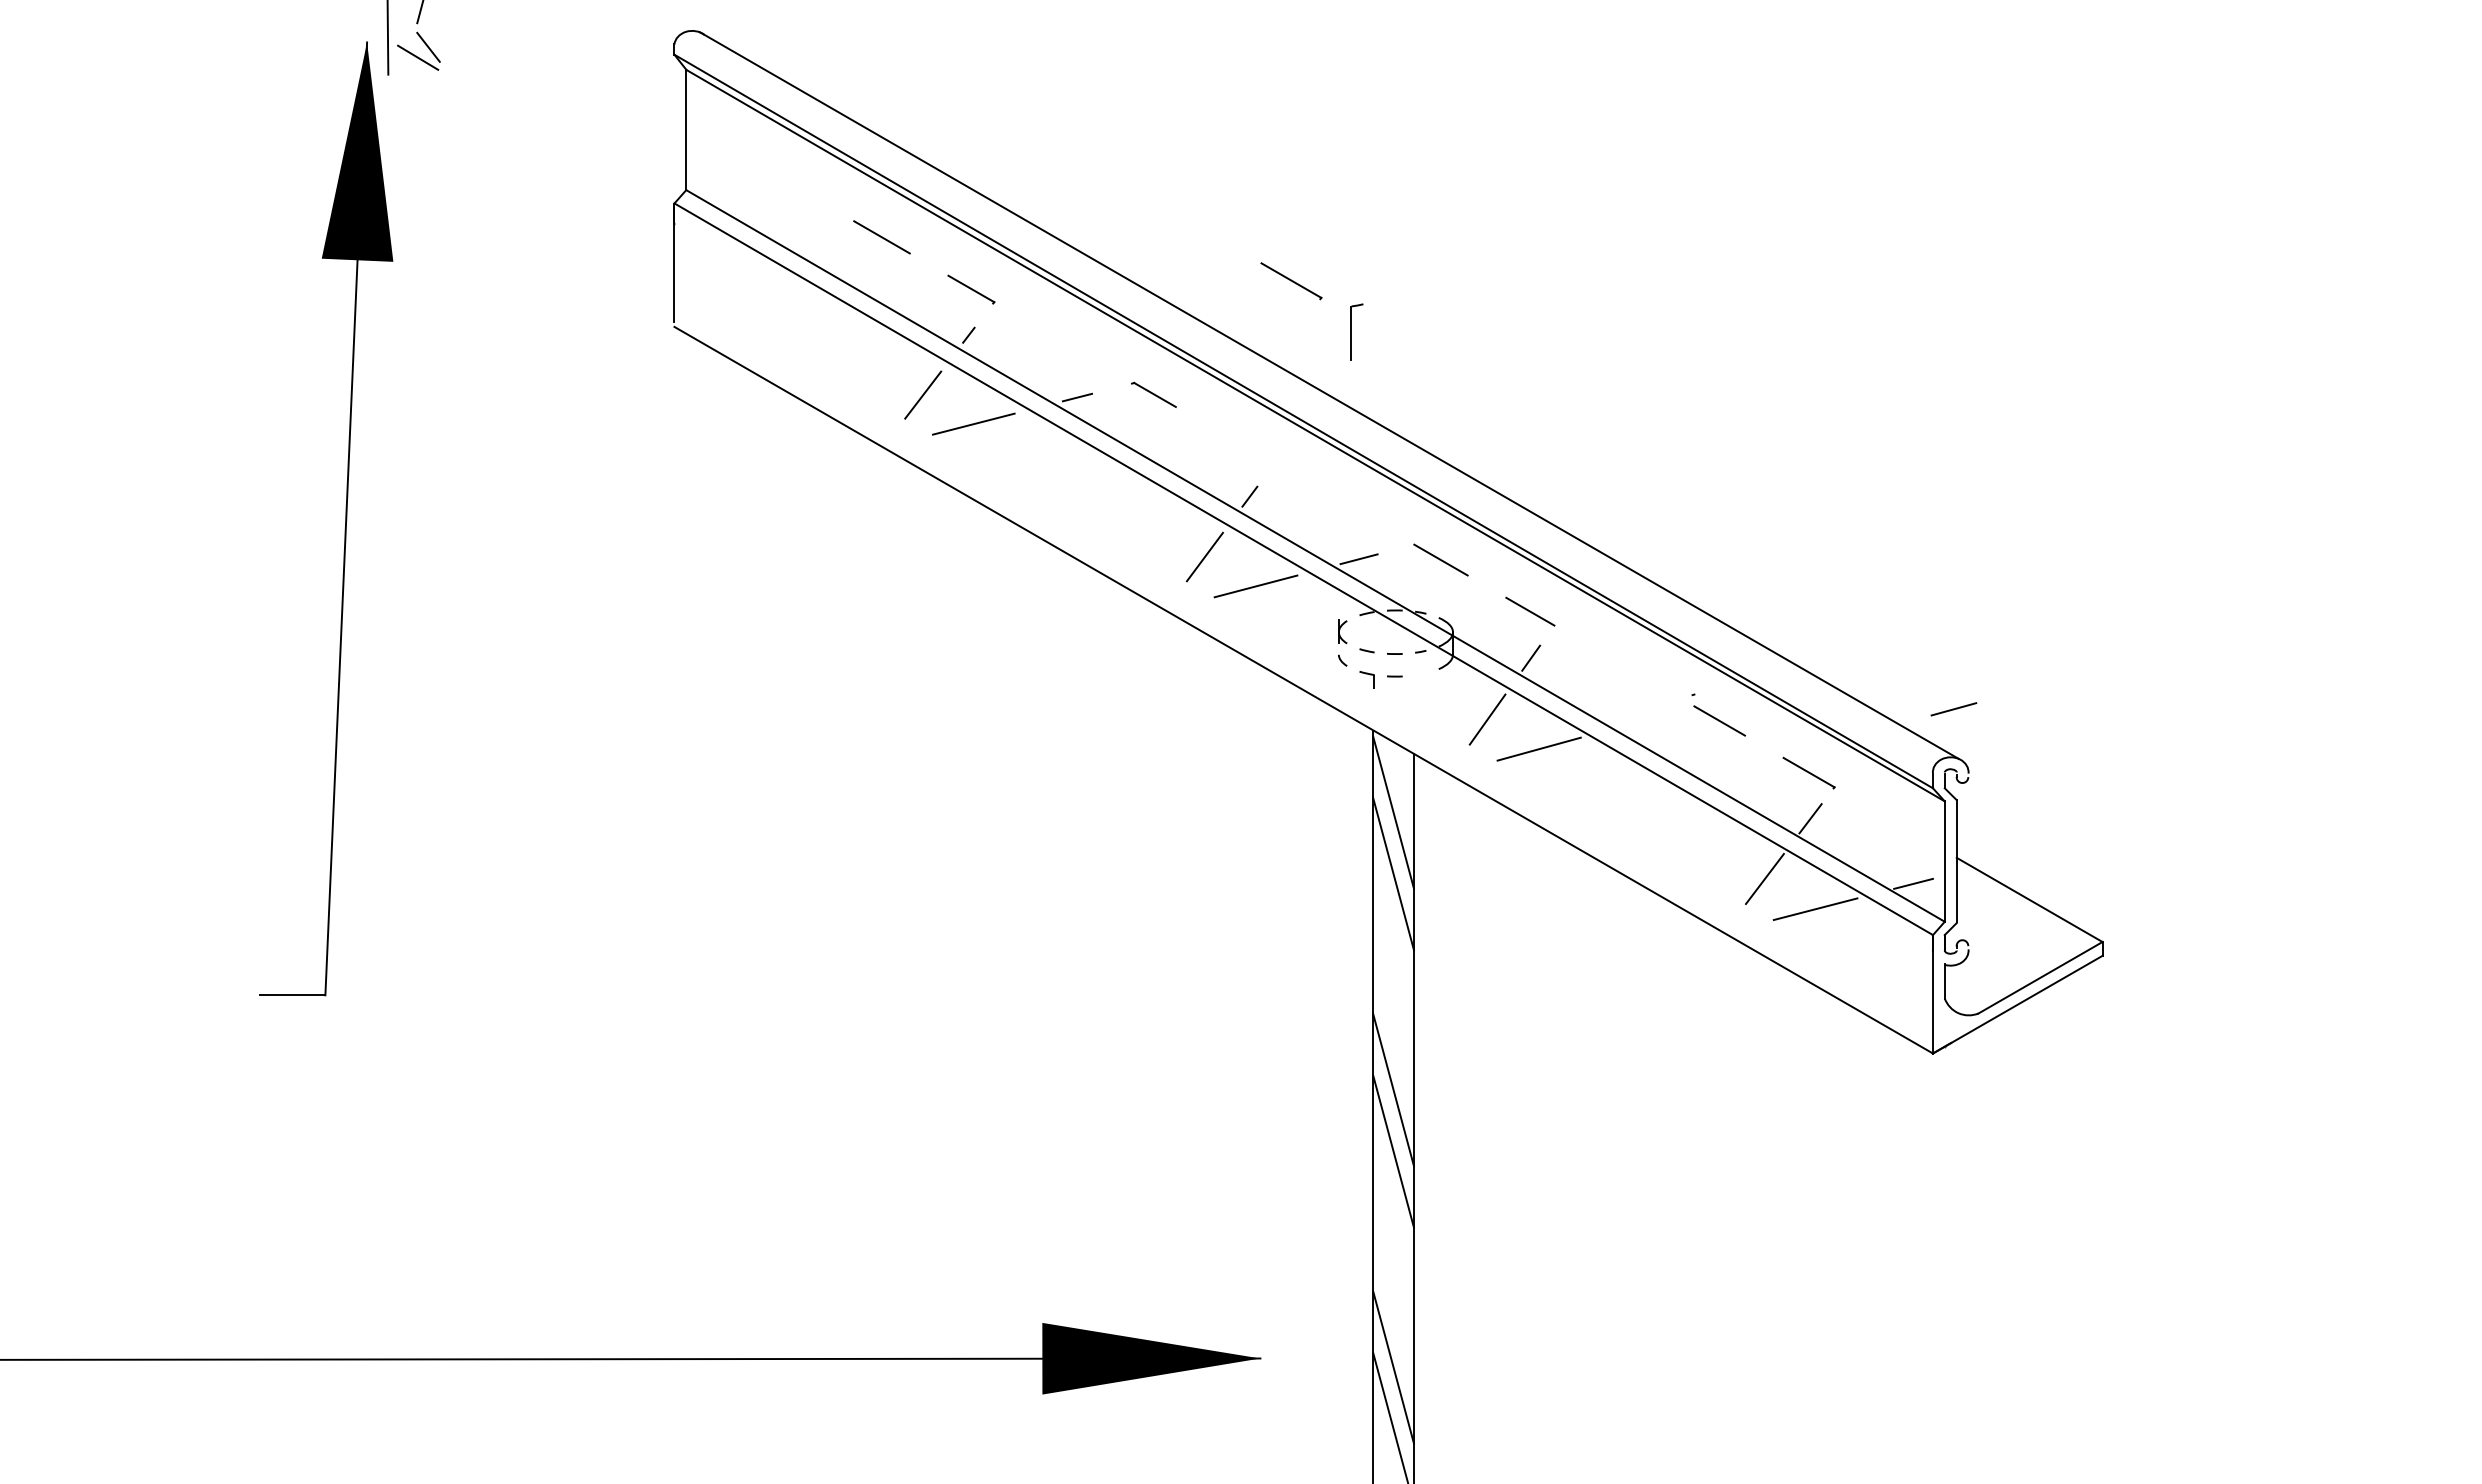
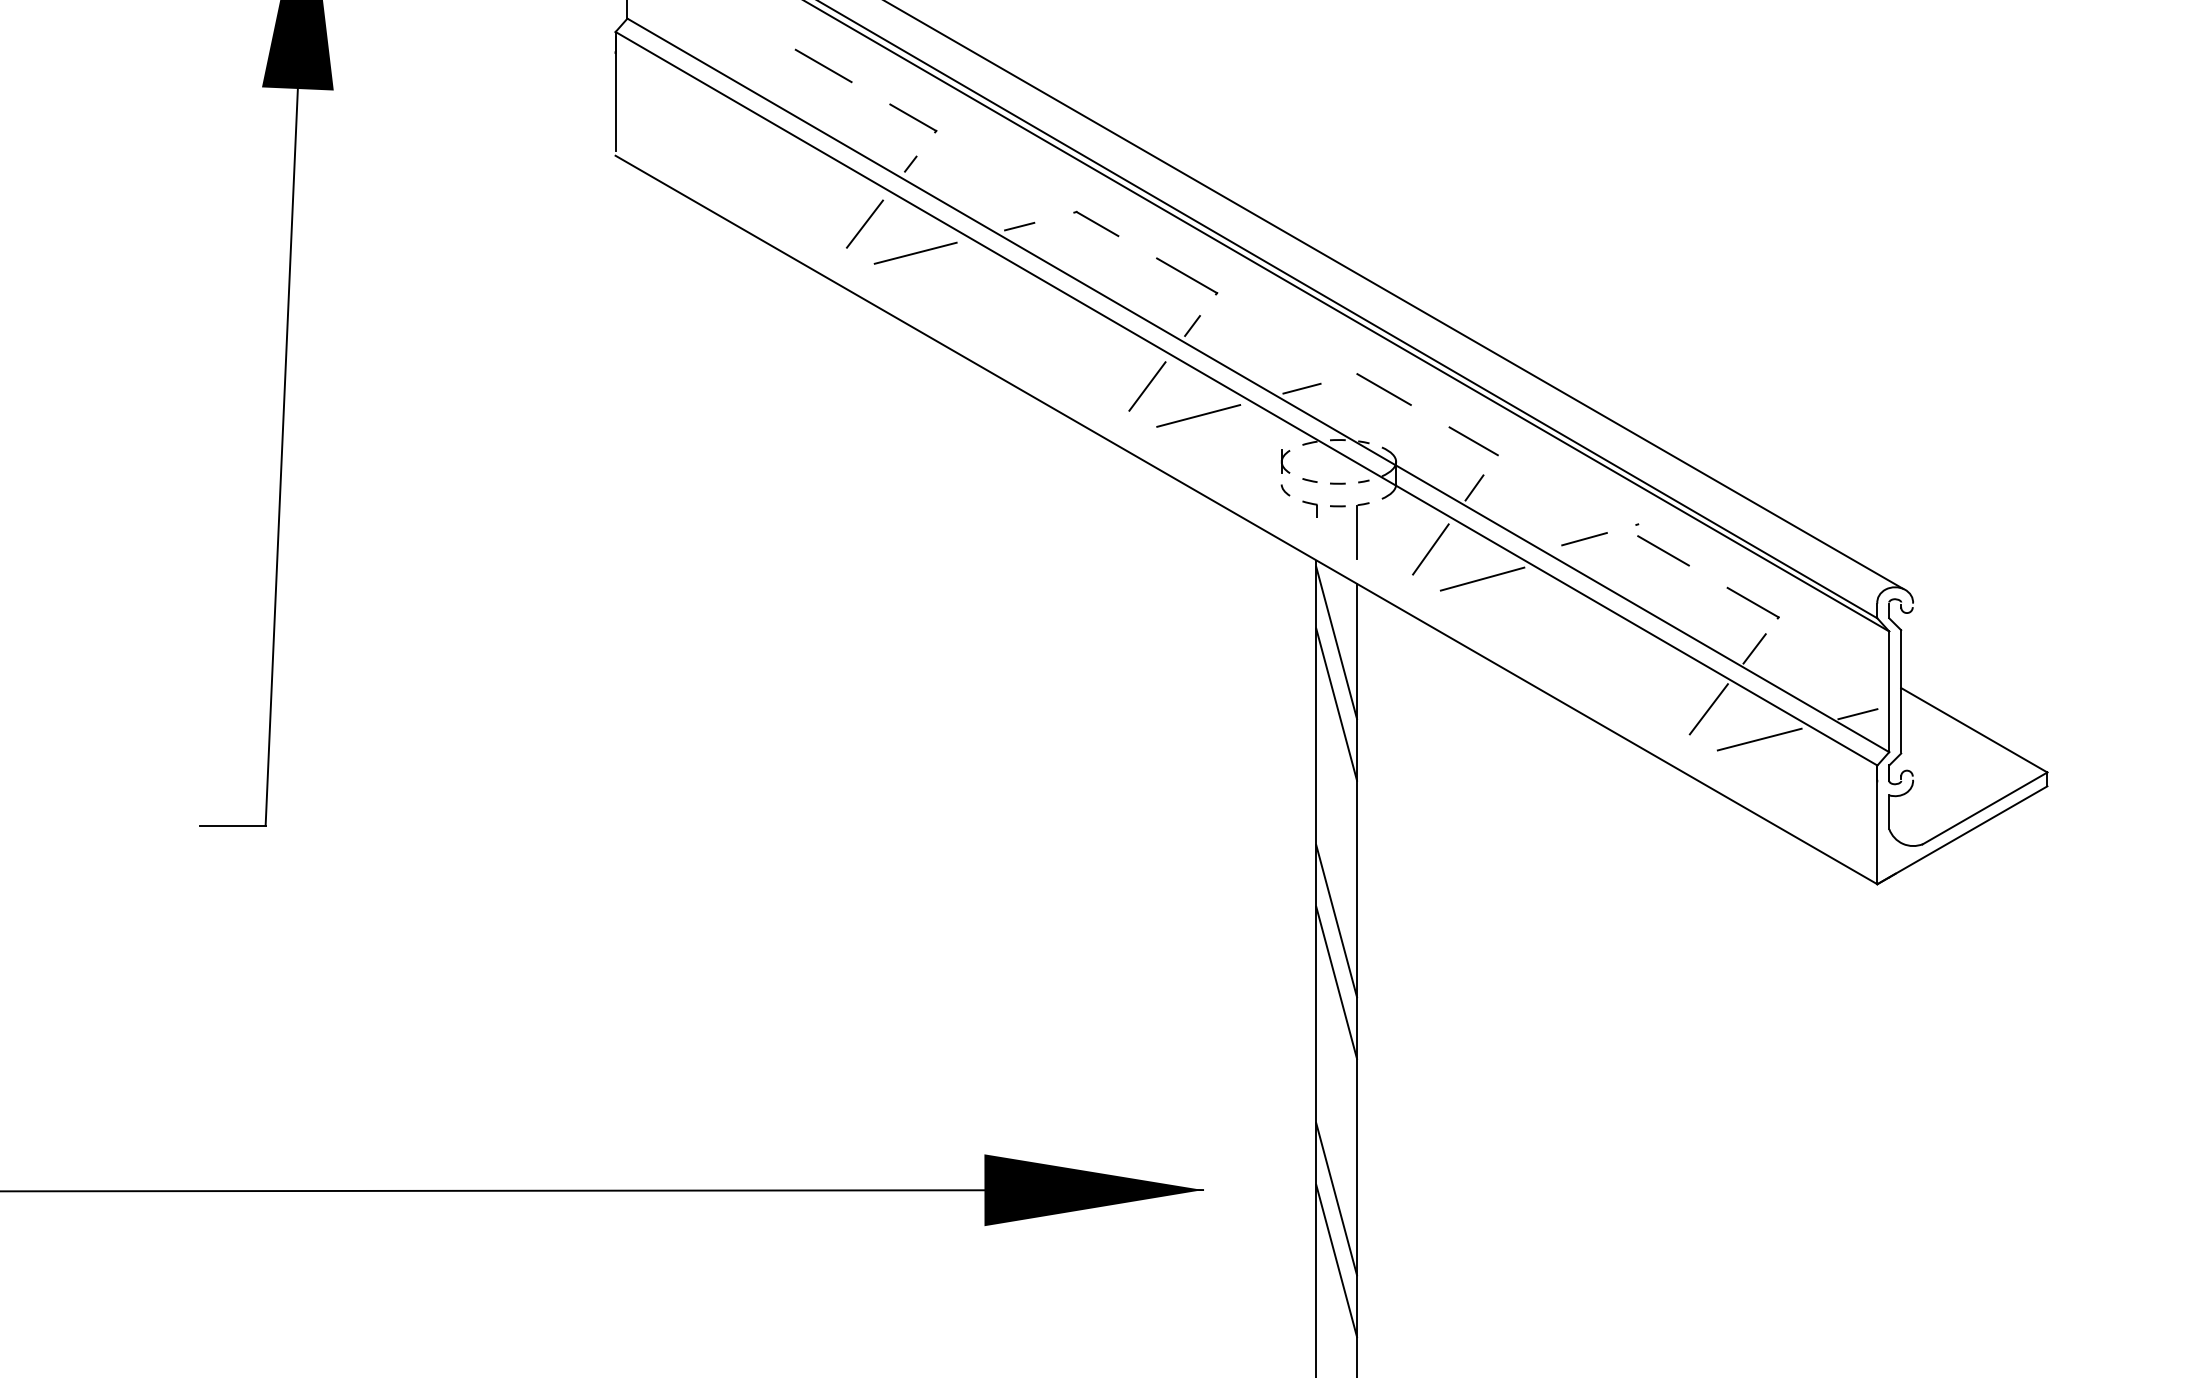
part: (1291, 281) -> (1187, 276), moved
part: (1356, 331) -> (1362, 530), moved
line: (1953, 709) -> (1584, 539), moved

